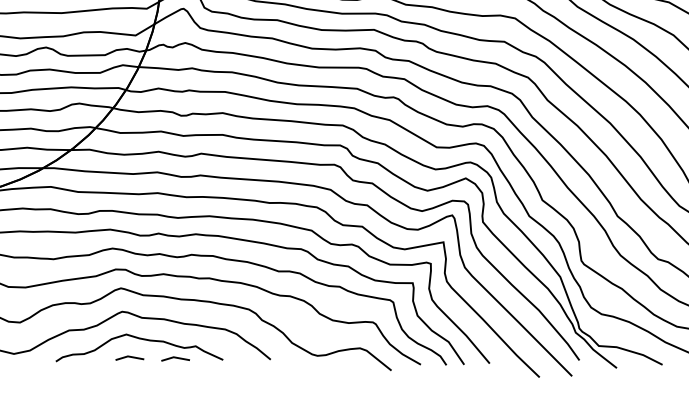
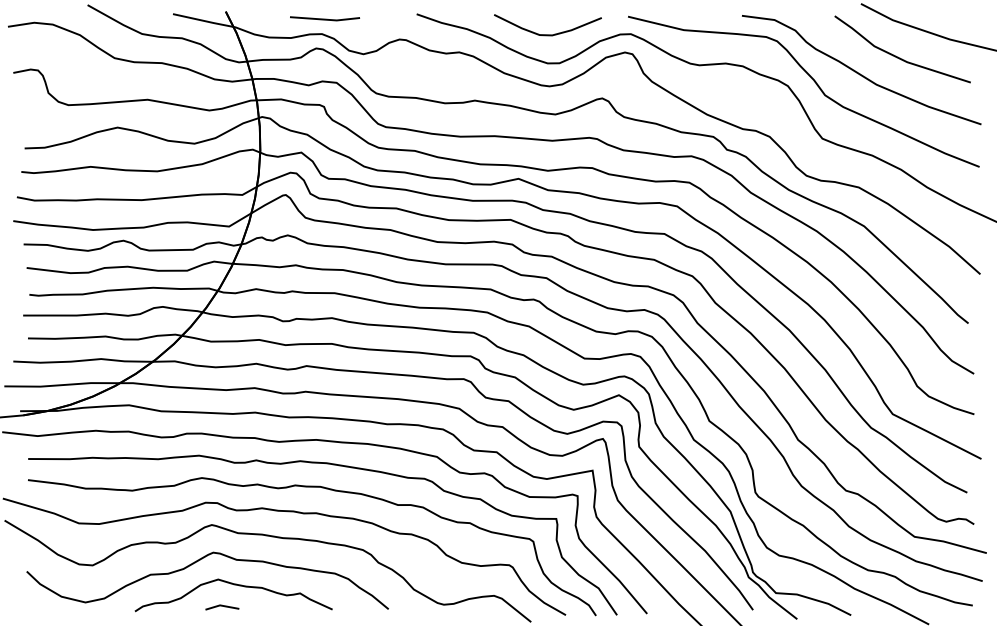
line: (175, 358) -> (276, 607), removed

